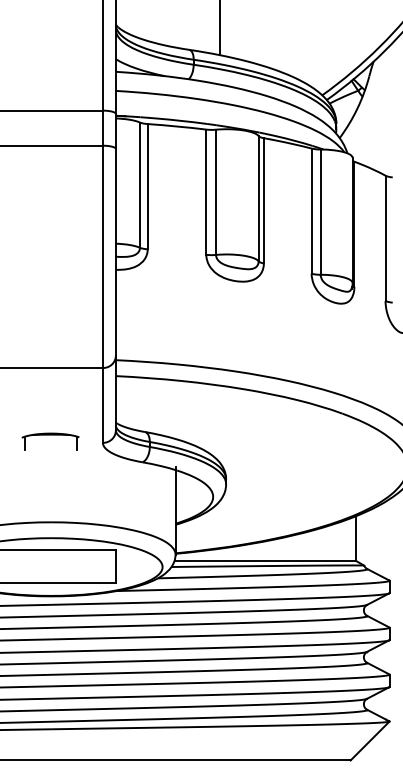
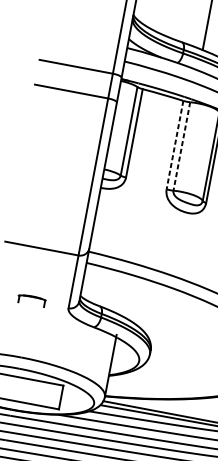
line: (206, 192) -> (175, 145), solid -> dashed
line: (216, 192) -> (182, 146), solid -> dashed
part: (50, 441) -> (31, 300), size x0.7

